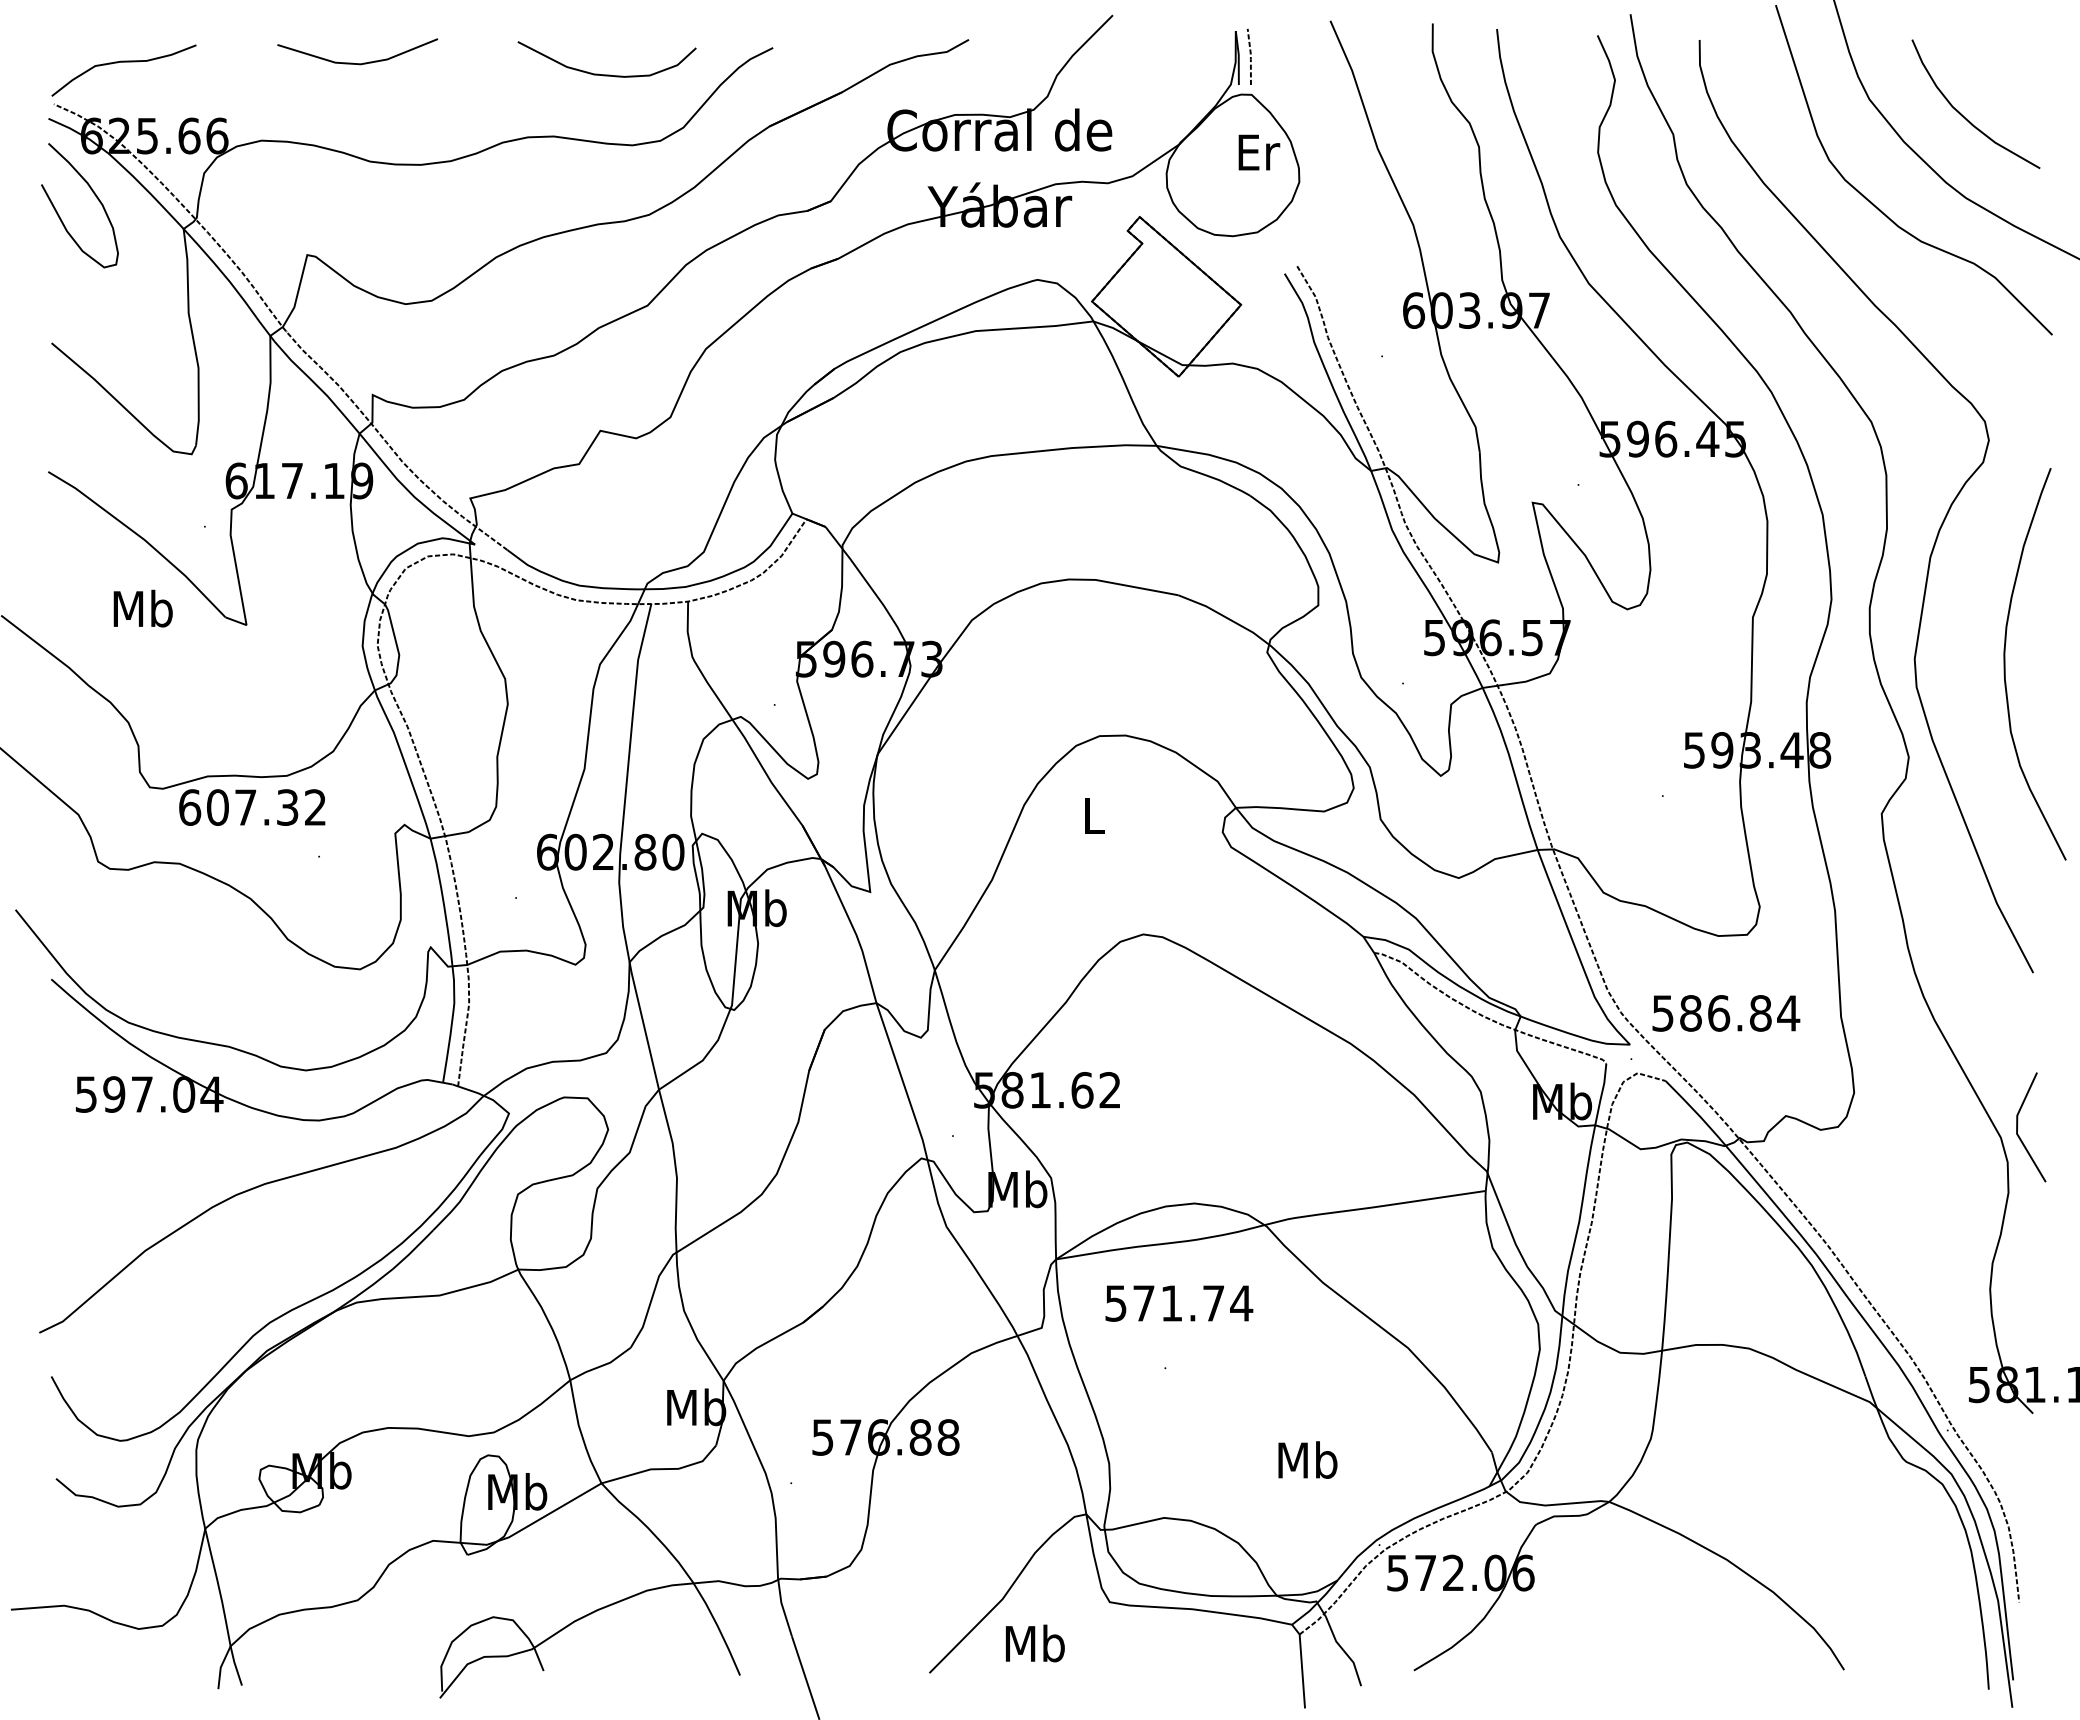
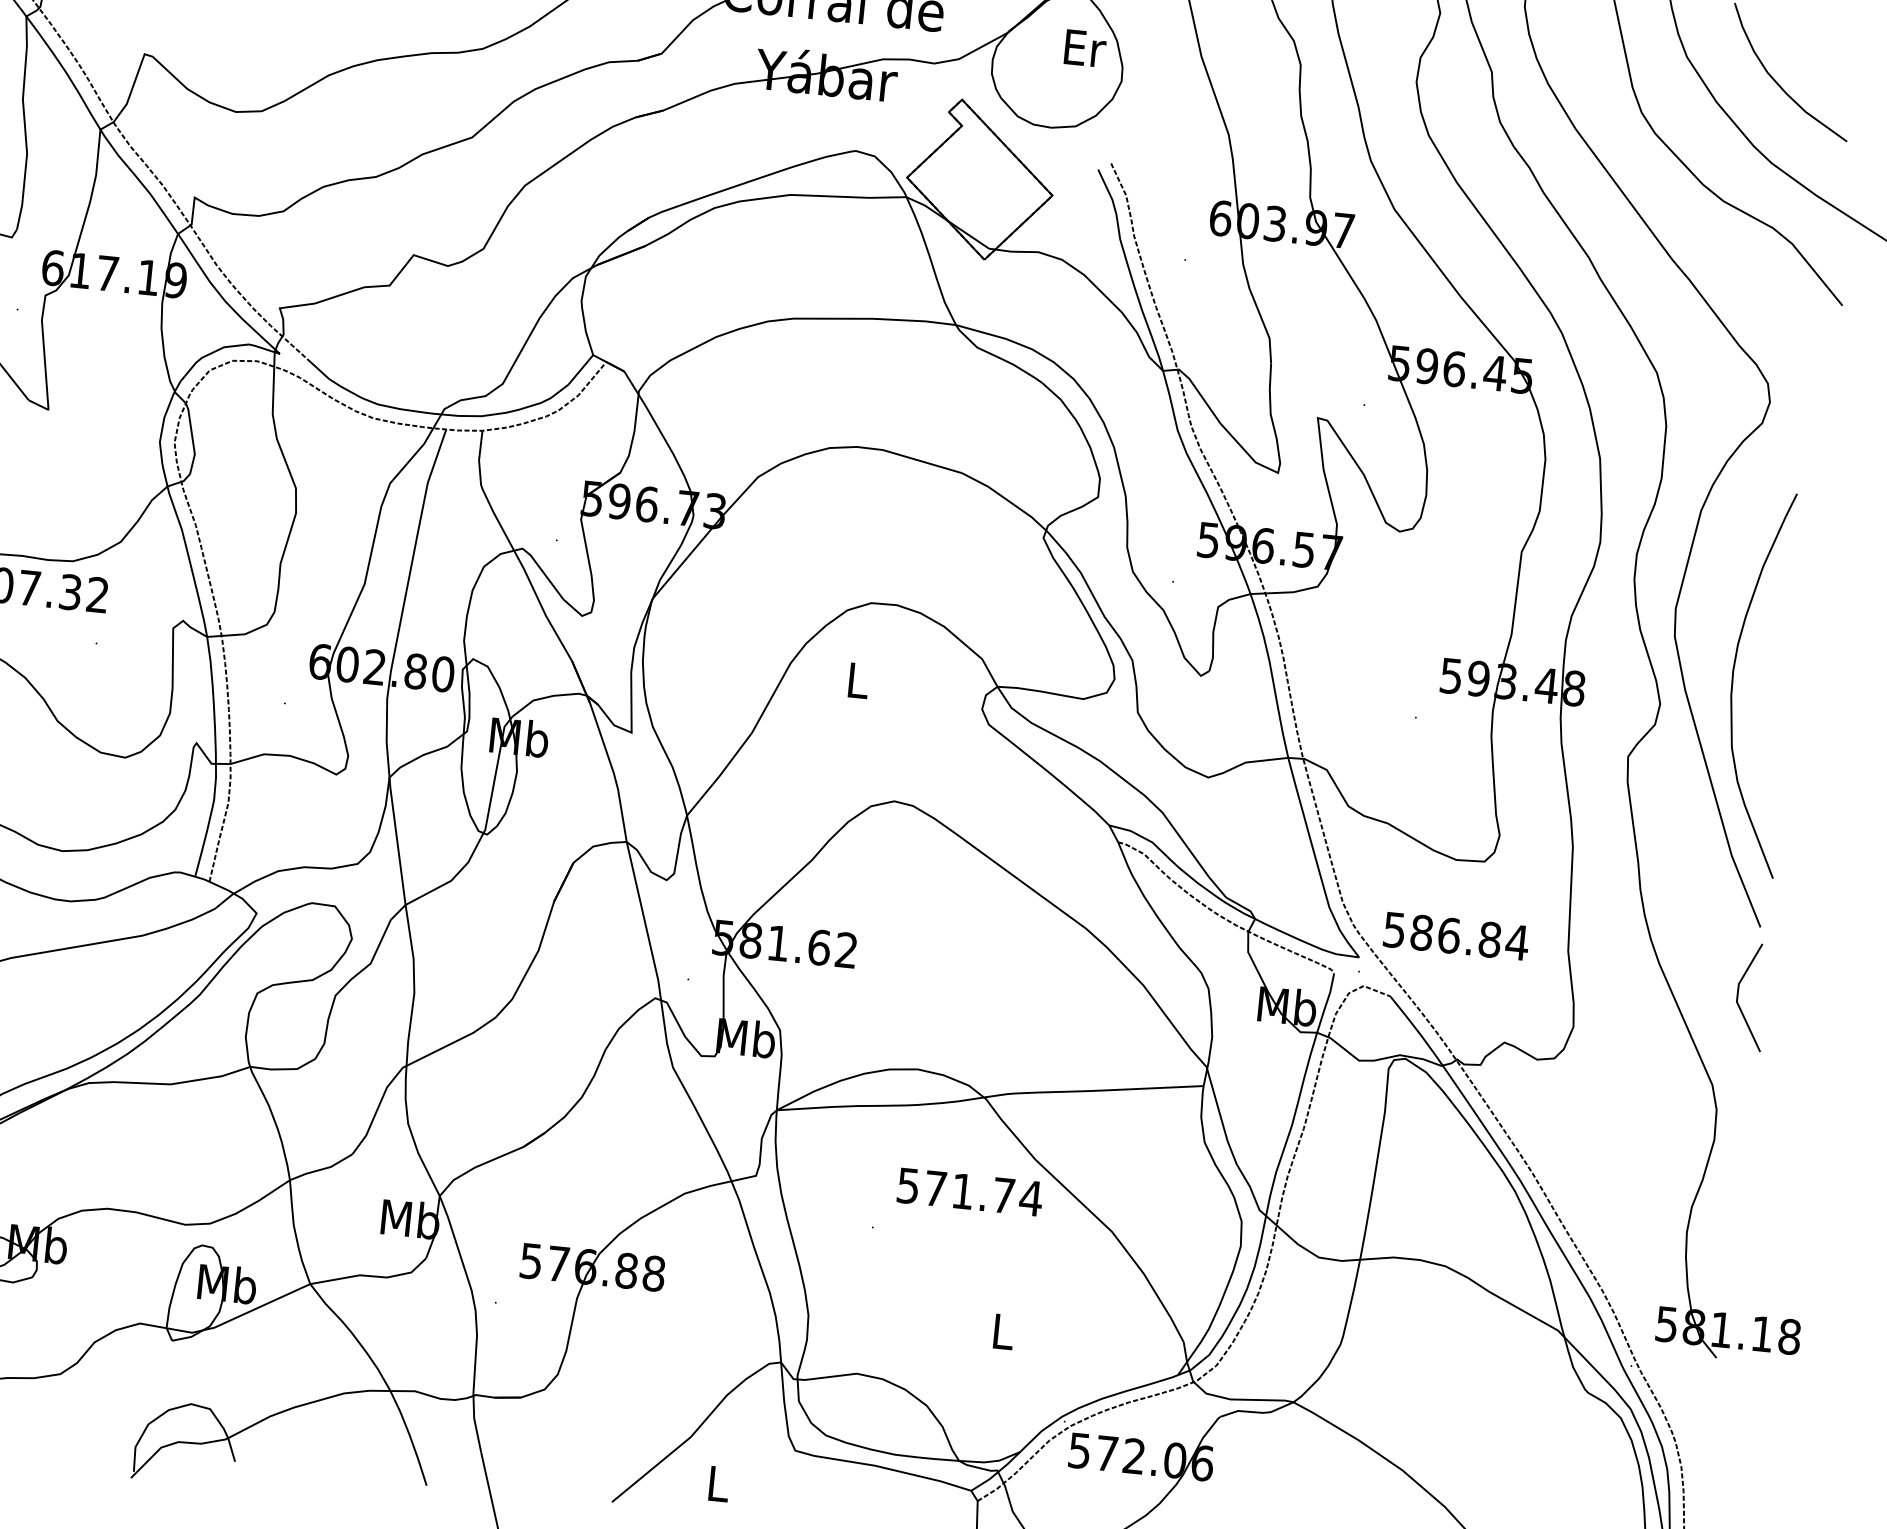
curve: (2005, 664) -> (1733, 681), moved
line: (2018, 1124) -> (1739, 992), moved
text: (1179, 1303) -> (970, 1192), moved
text: (1307, 1459) -> (1002, 1330), Mb -> L
text: (1034, 1643) -> (717, 1483), Mb -> L

